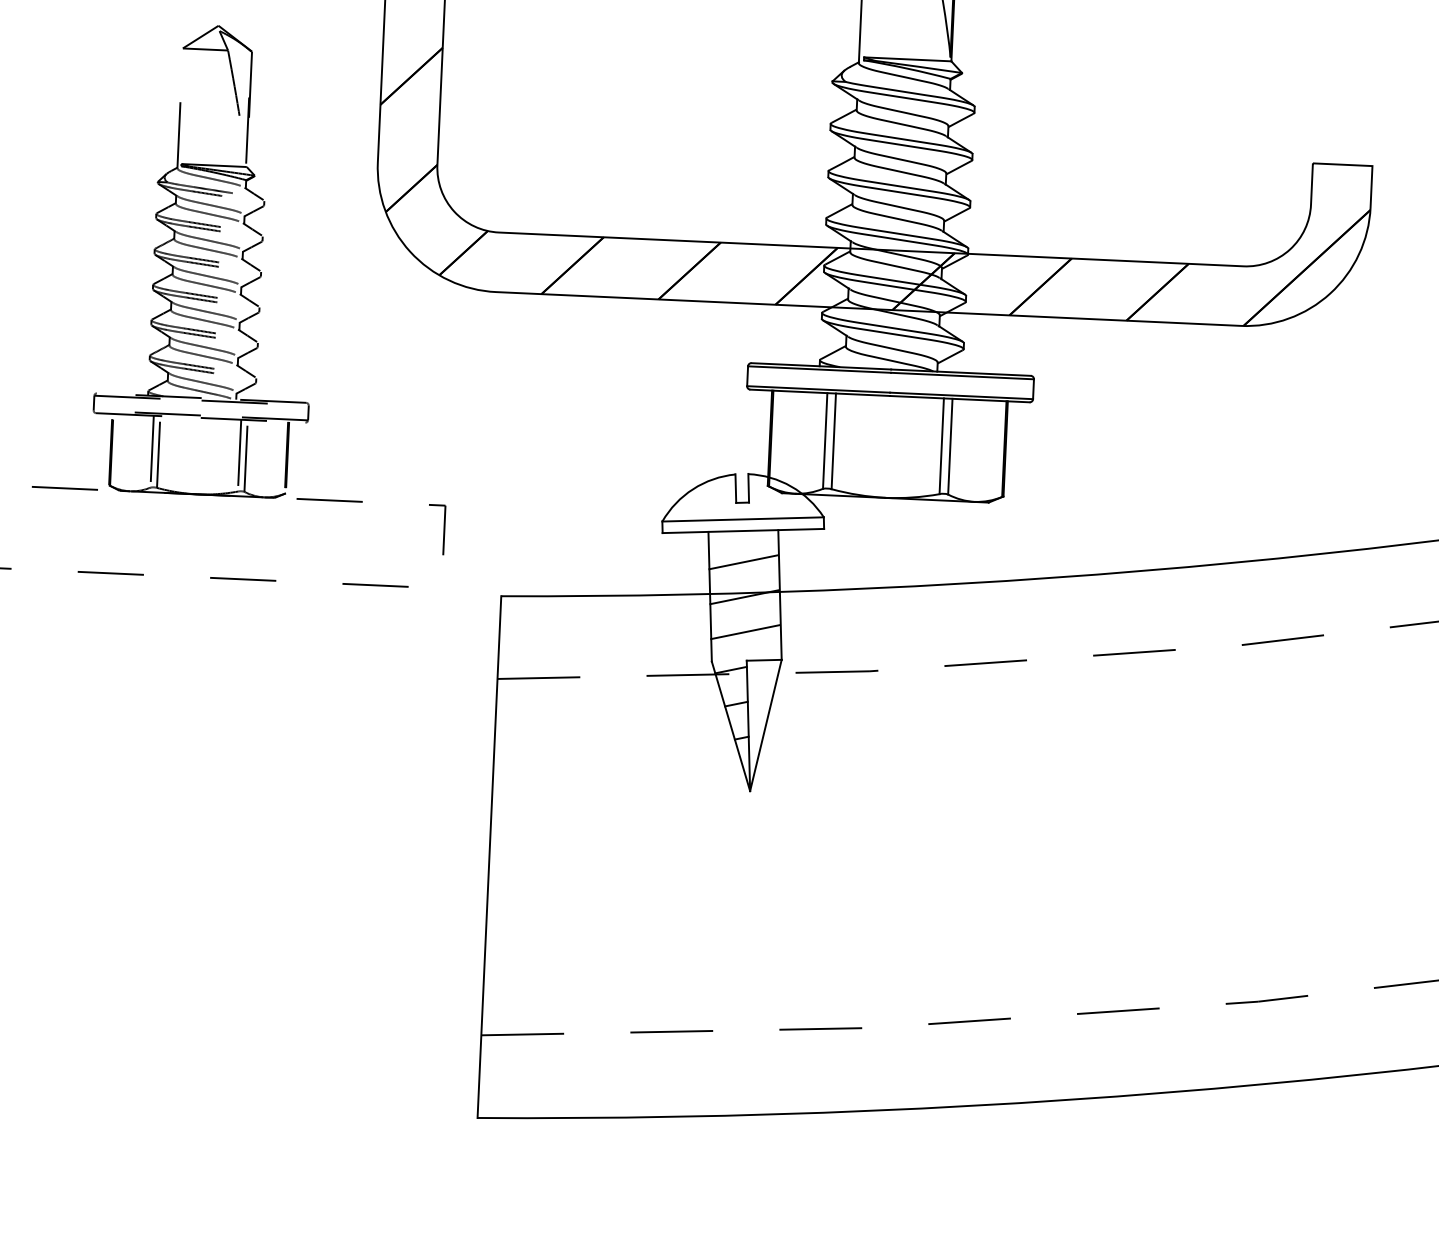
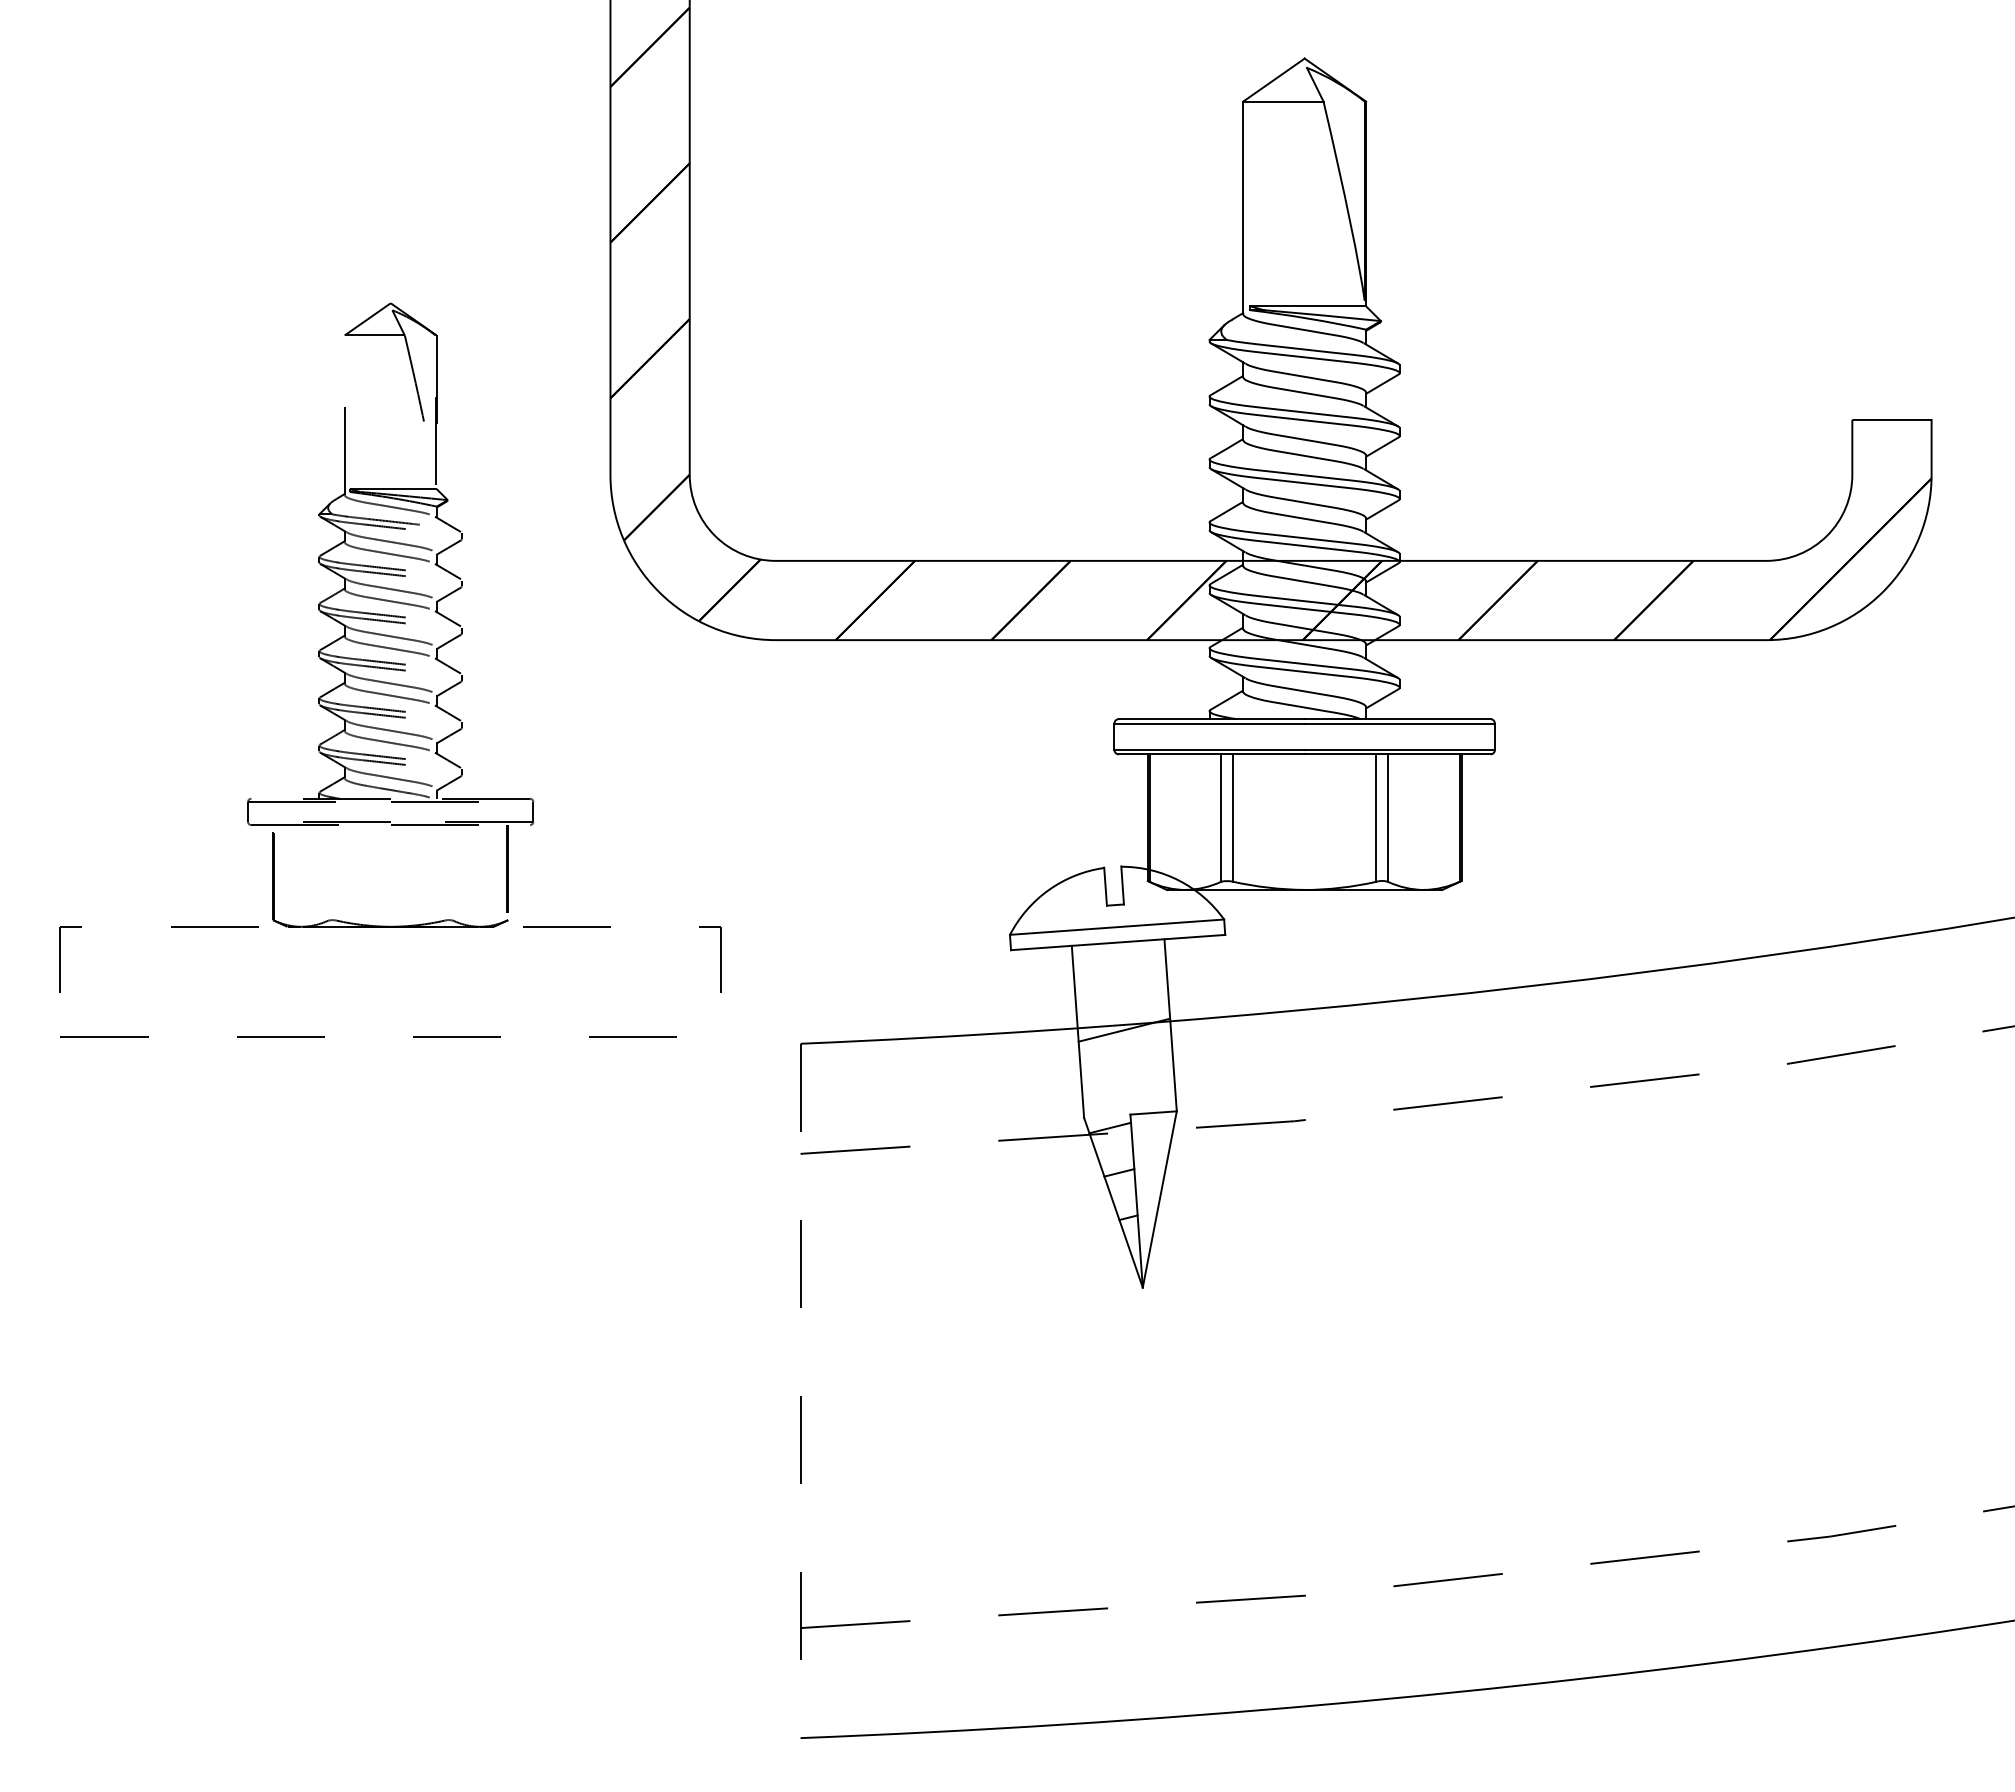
line: (152, 451) -> (328, 872), removed
line: (158, 451) -> (336, 872), removed
line: (239, 455) -> (444, 872), removed
line: (246, 455) -> (453, 872), removed
line: (743, 561) -> (1120, 983), removed
line: (745, 631) -> (1126, 1076), removed
line: (489, 857) -> (800, 1391), solid -> dashed

